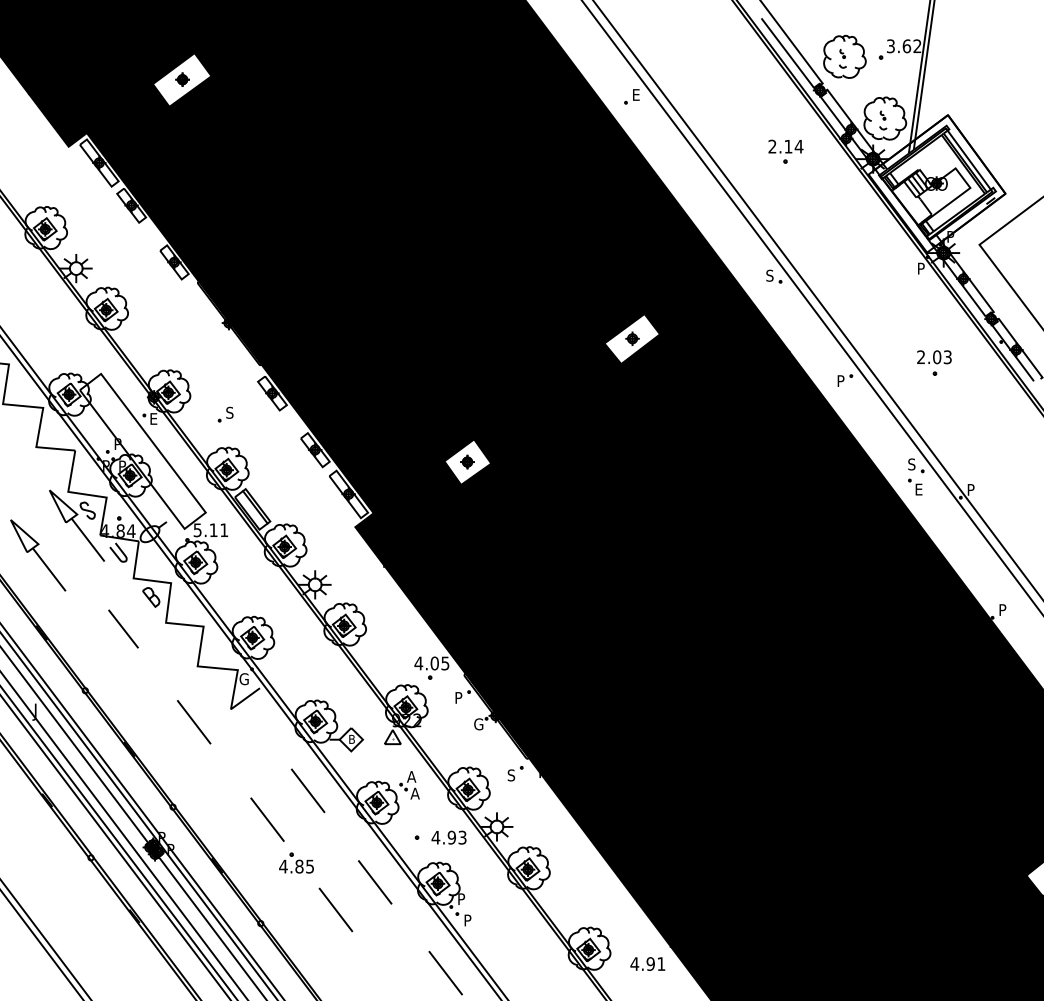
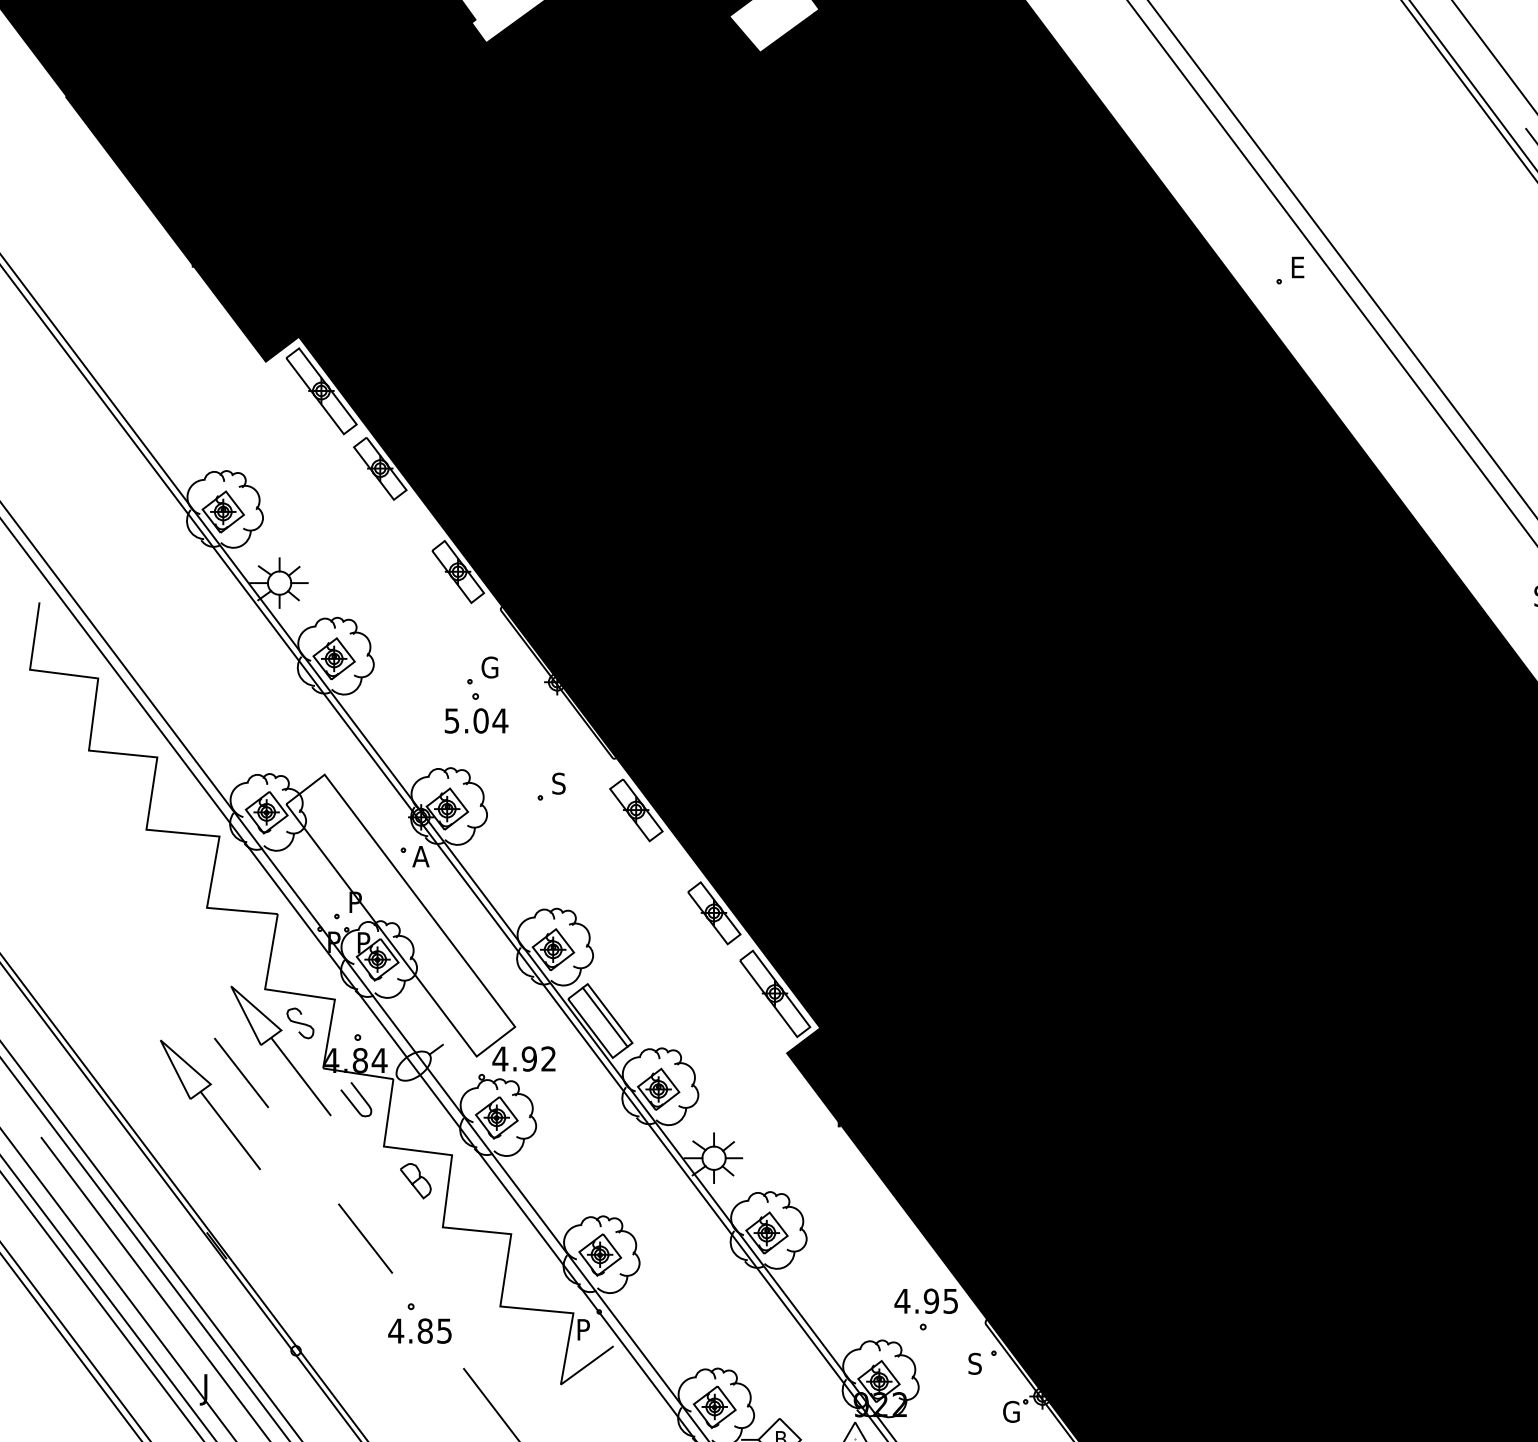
fill: (181, 79) -> (470, 239), added
part: (184, 330) -> (476, 695), added
fill: (632, 339) -> (1291, 712), added
part: (225, 414) -> (550, 786), moved
text: (153, 418) -> (420, 855), E -> A
fill: (467, 461) -> (991, 933), added
text: (210, 530) -> (523, 1059), 5.11 -> 4.92
line: (55, 537) -> (241, 1072), added
text: (434, 663) -> (931, 1301), 4.05 -> 4.95
part: (153, 675) -> (420, 1323), added
text: (243, 679) -> (583, 1330), G -> P
text: (458, 697) -> (974, 1363), P -> S

